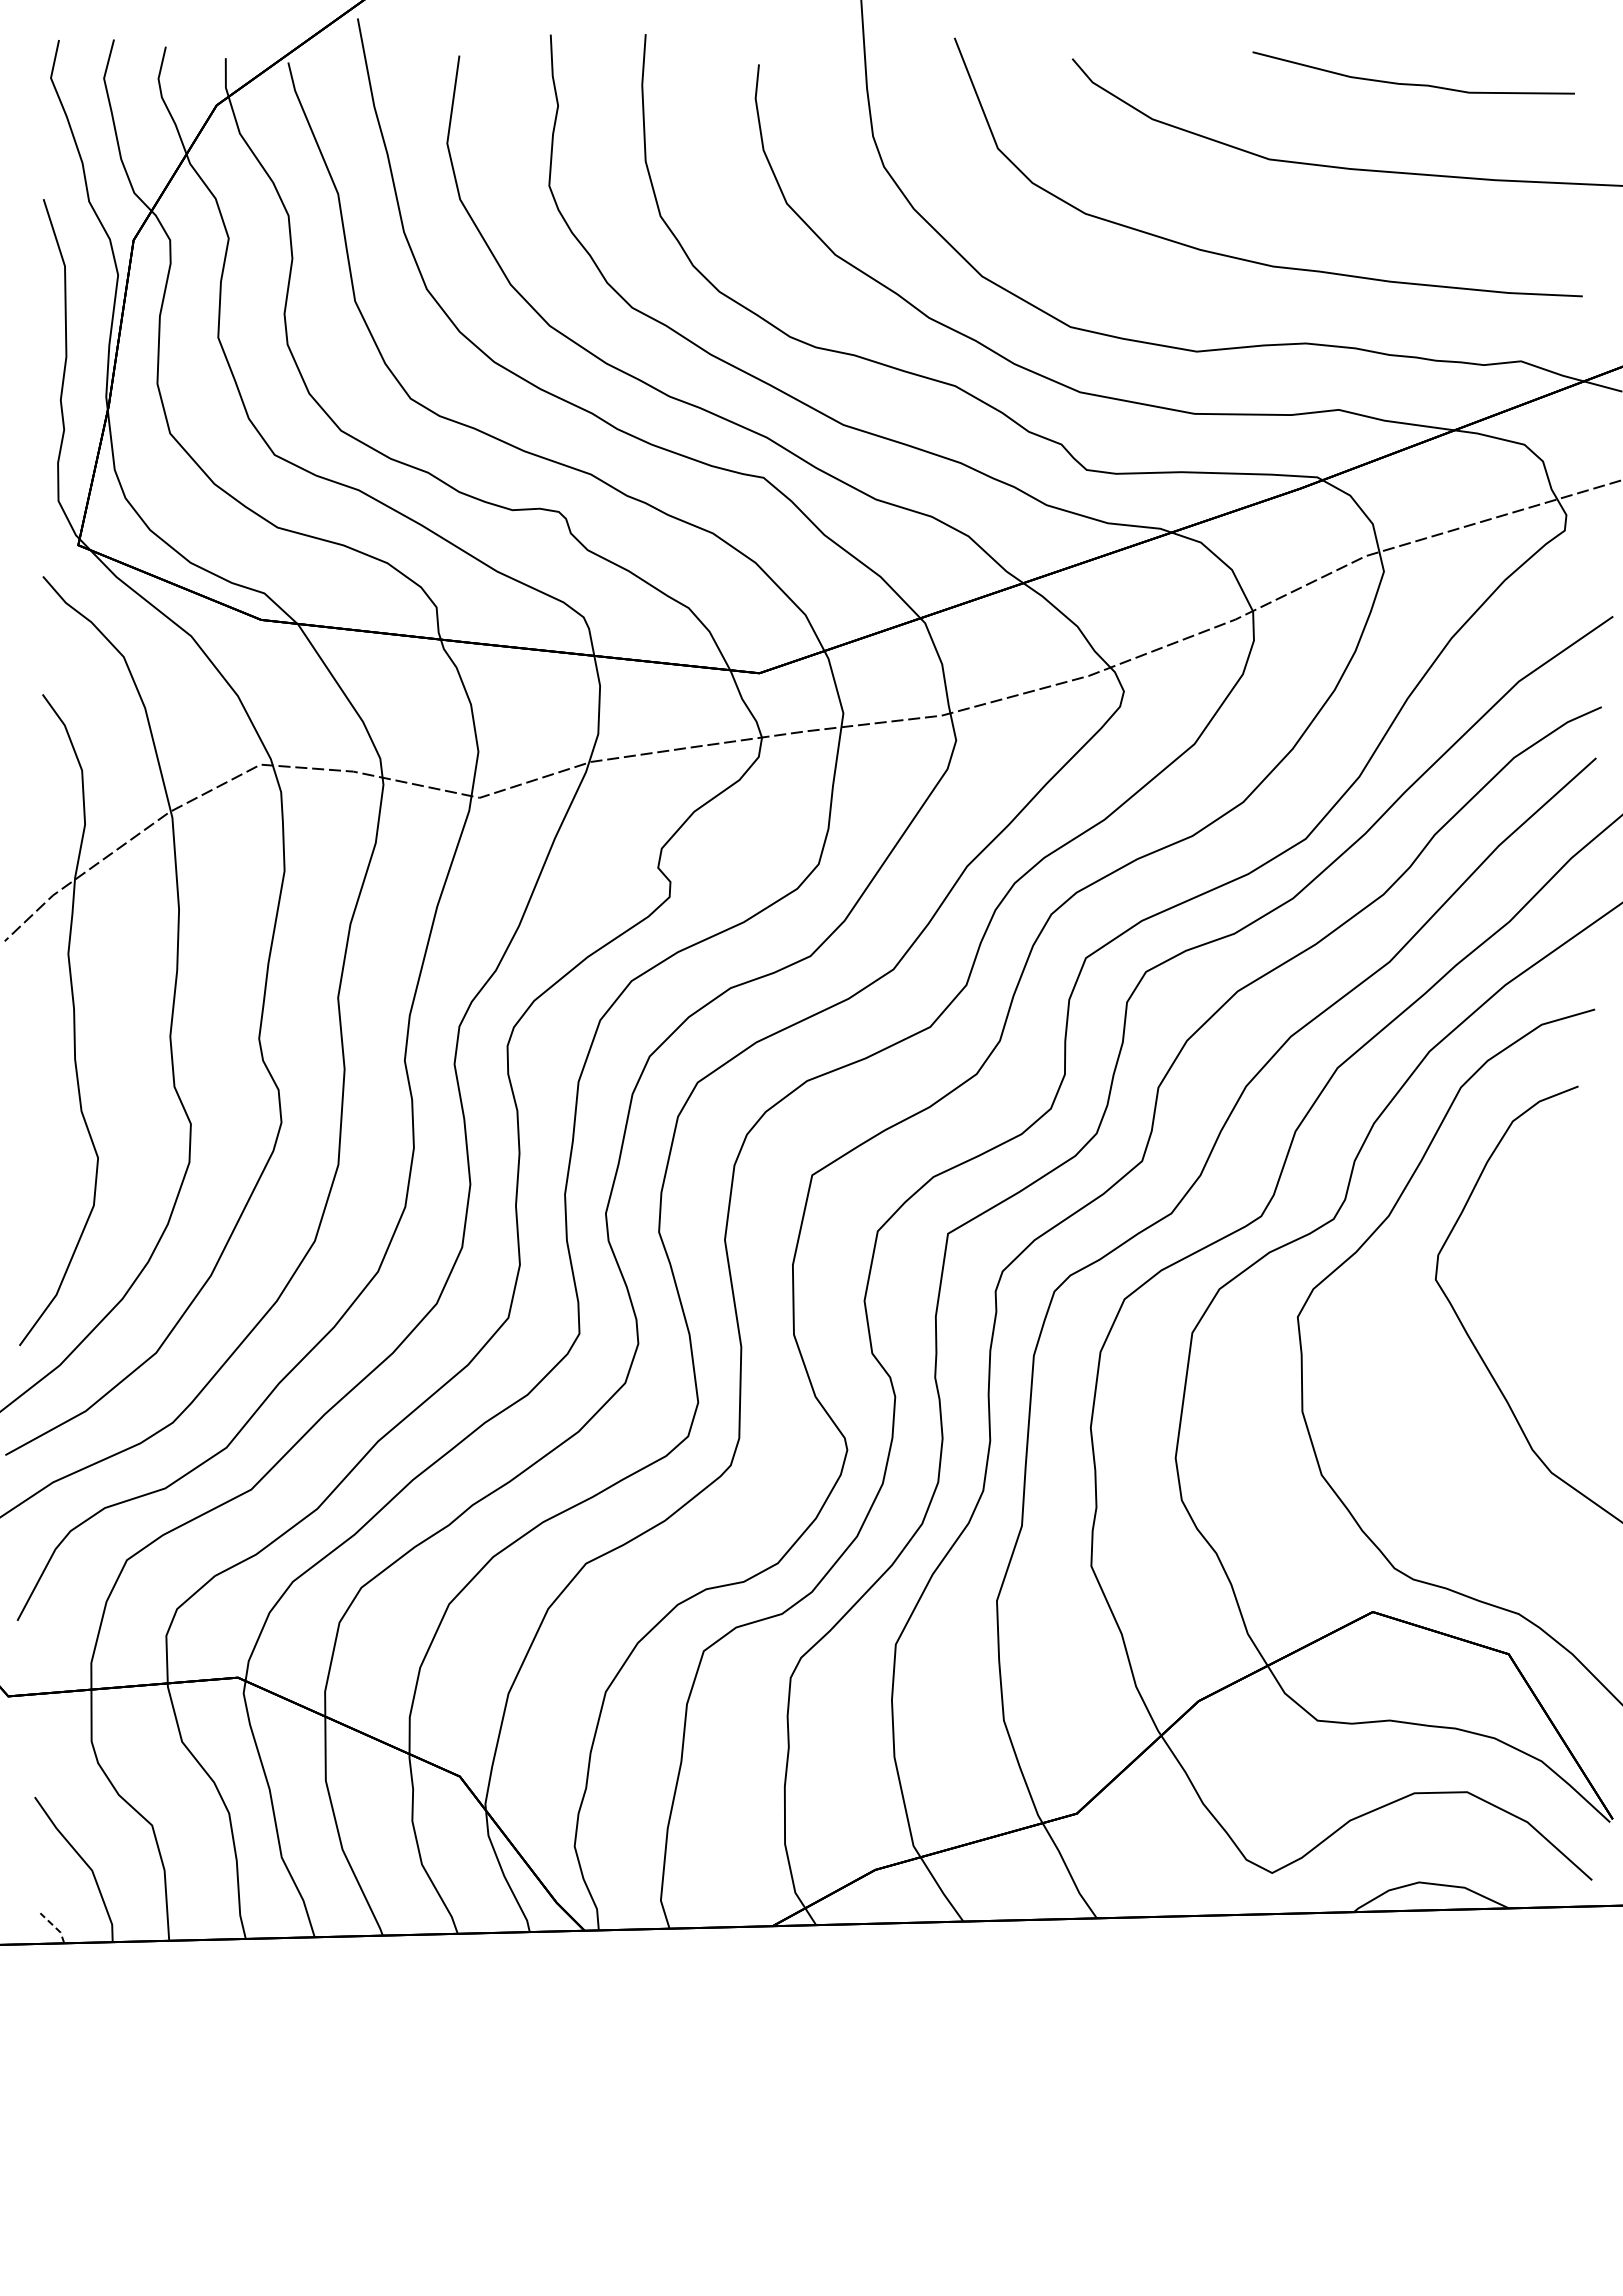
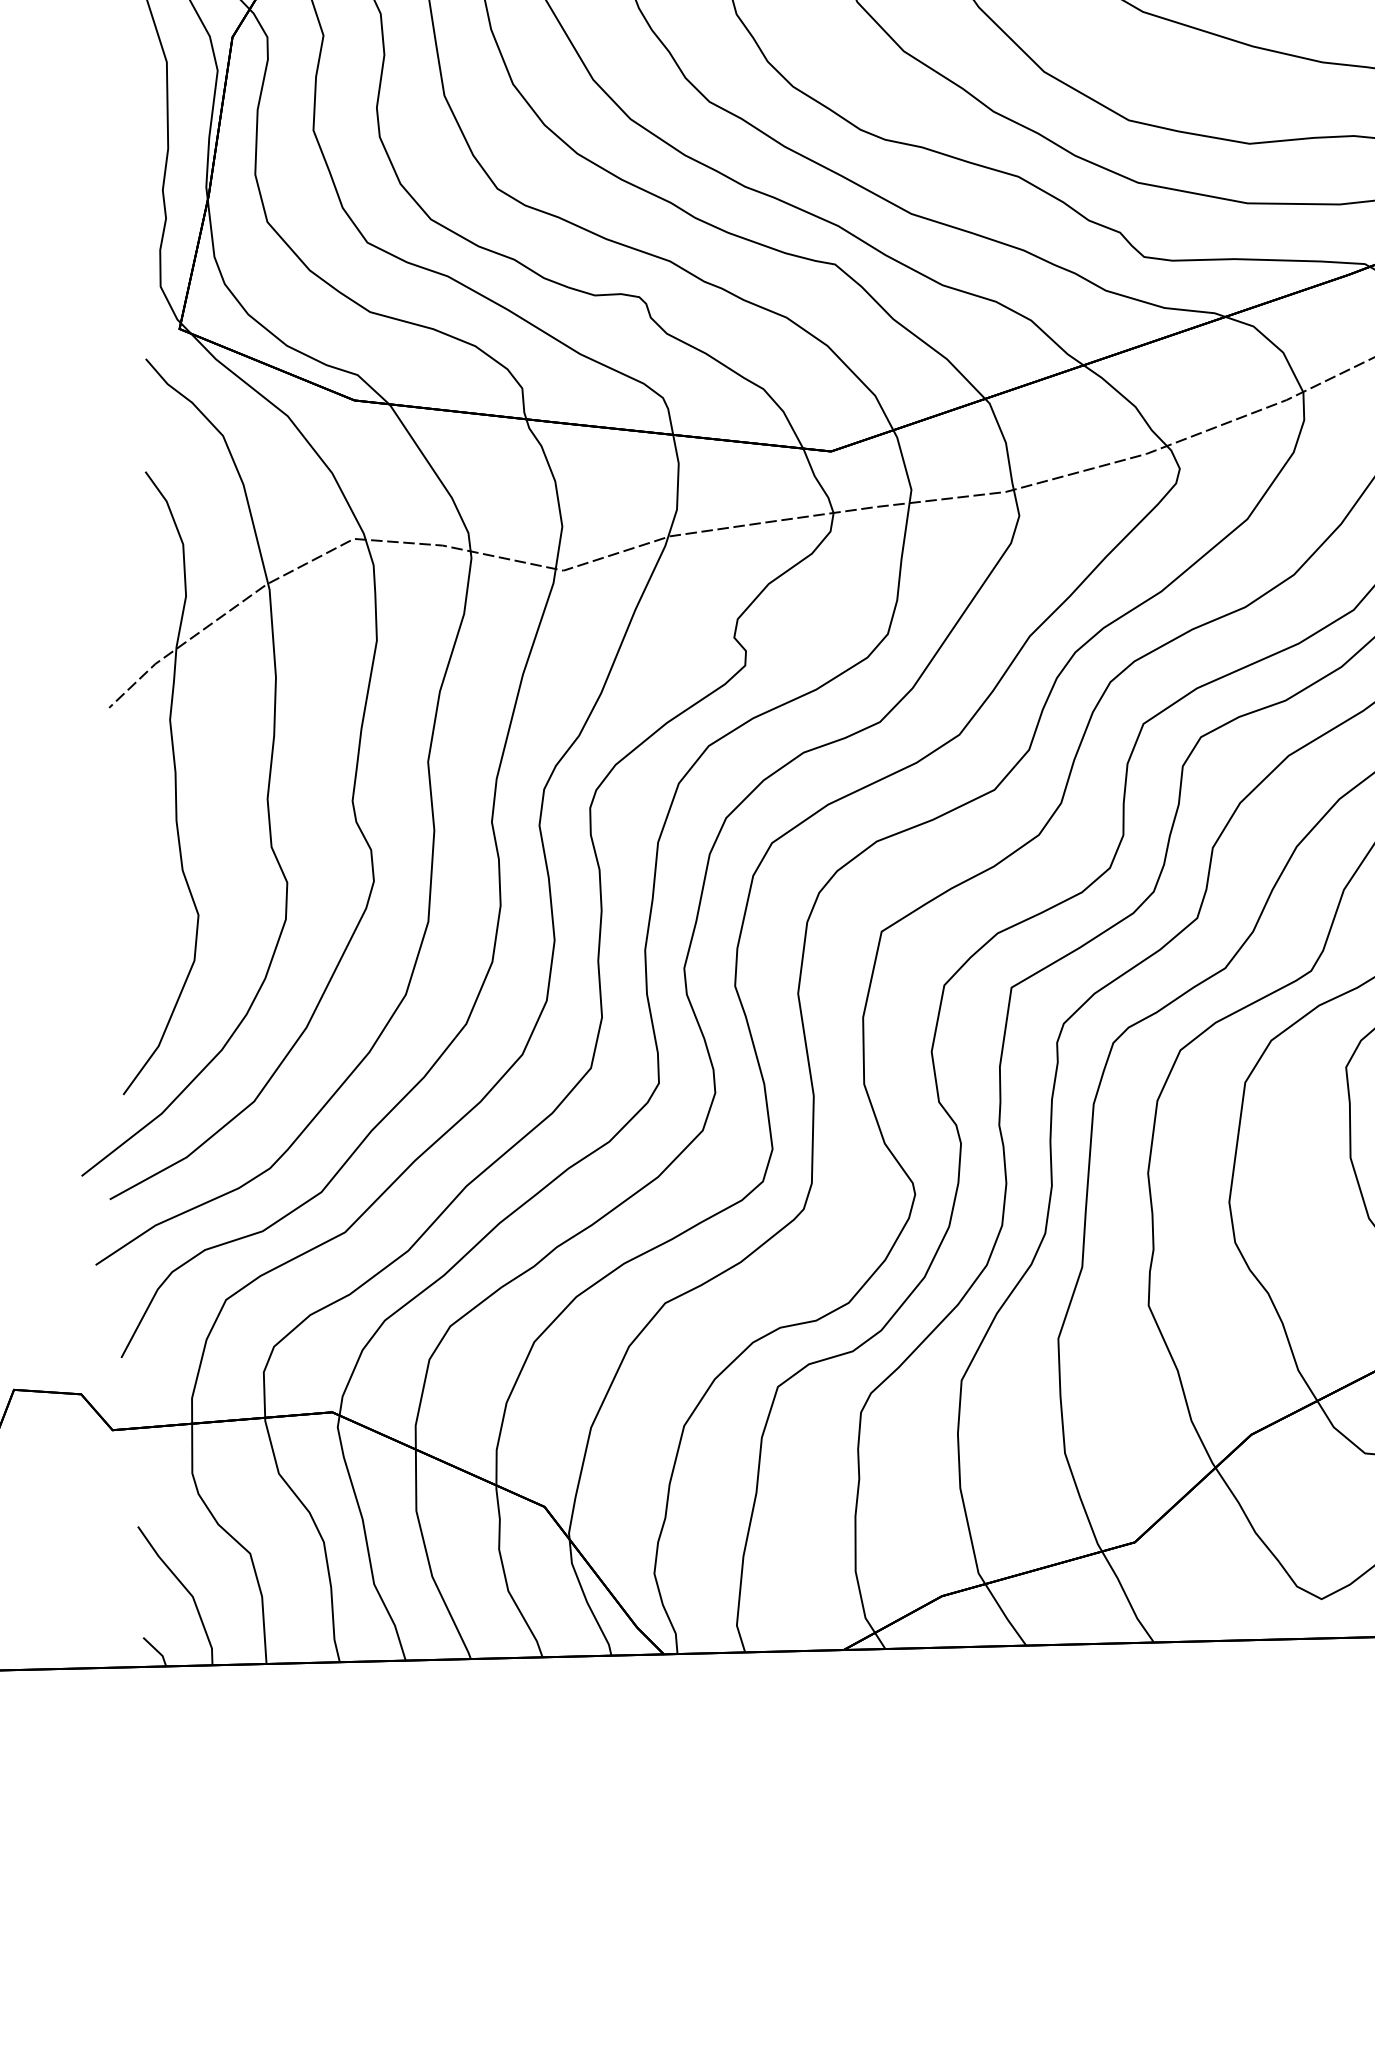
line: (54, 1927) -> (156, 1651), dashed -> solid

